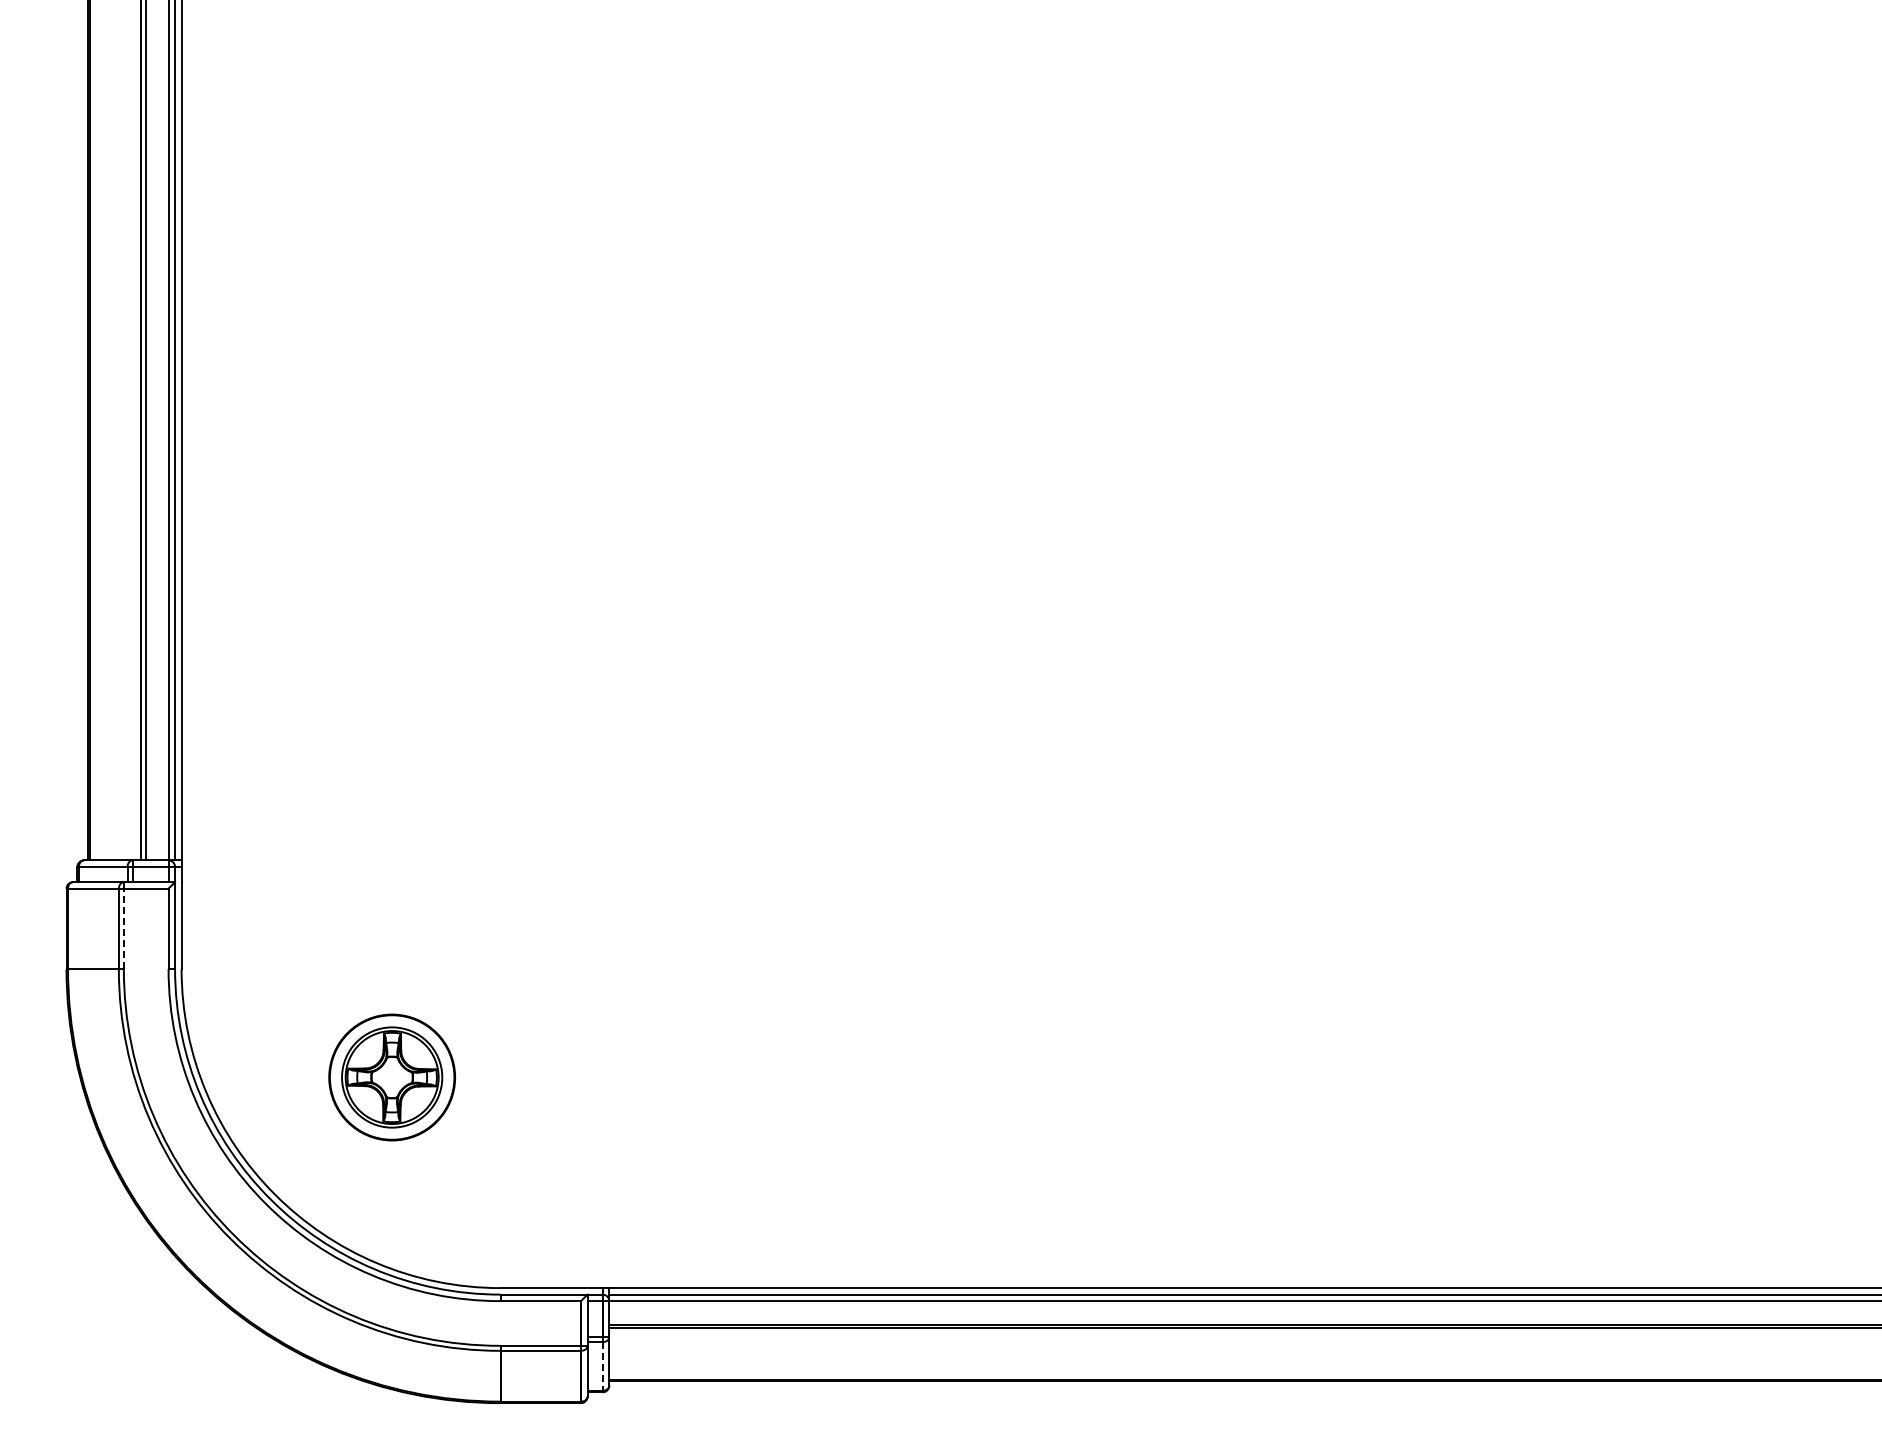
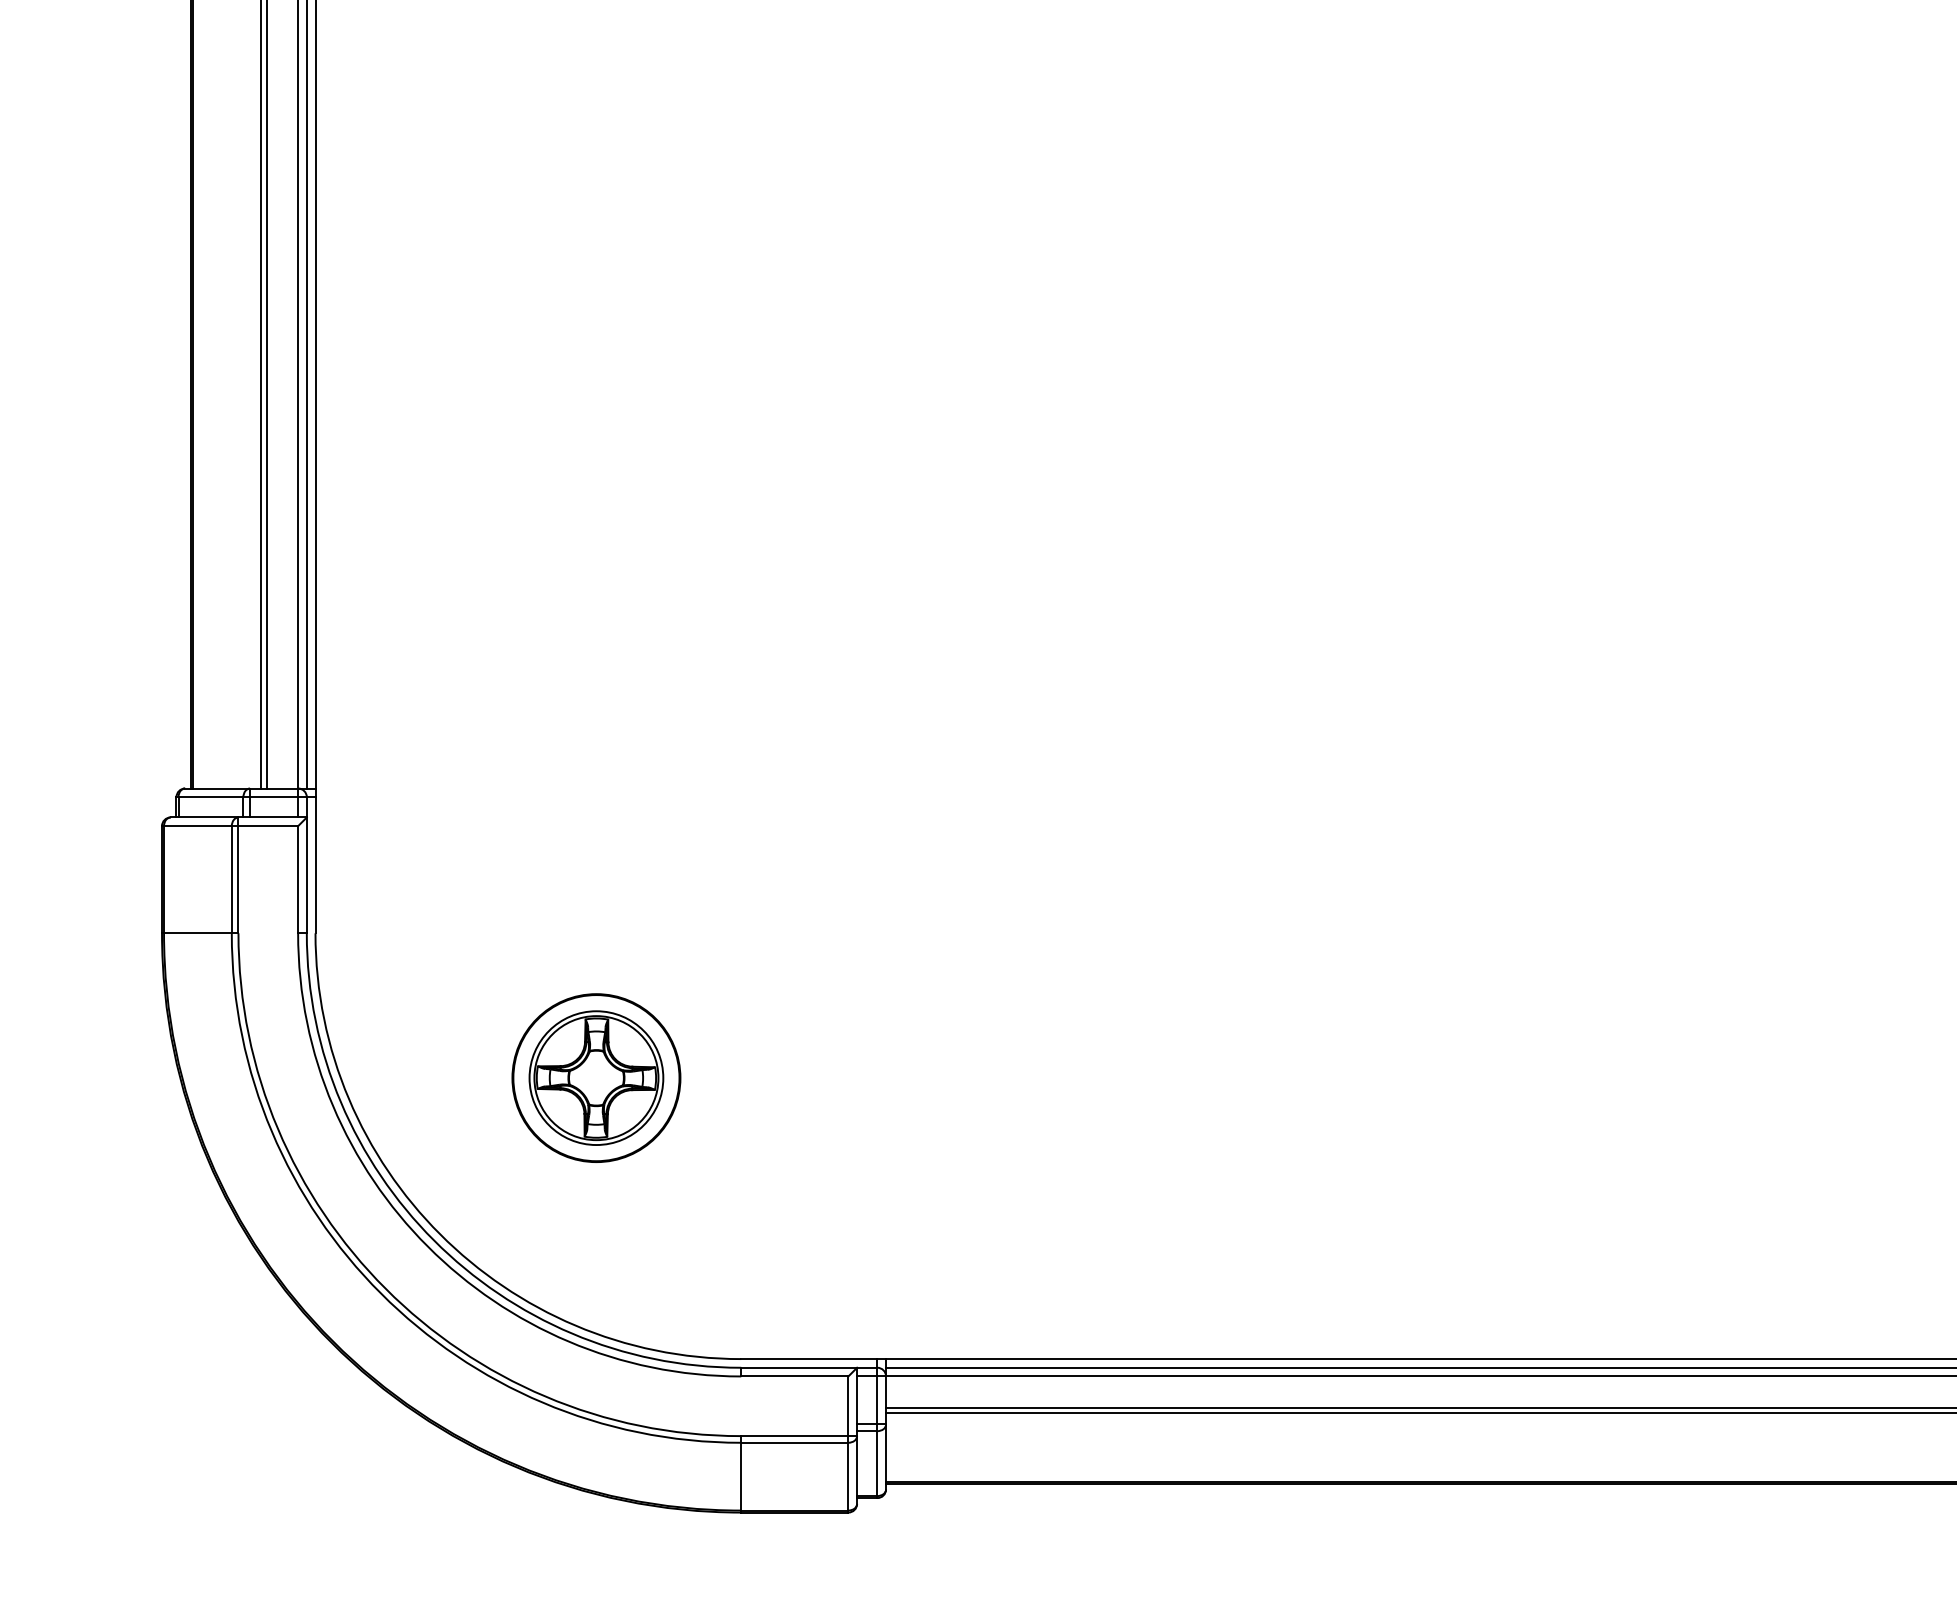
line: (123, 928) -> (238, 879), dashed -> solid
line: (602, 1366) -> (877, 1463), dashed -> solid

